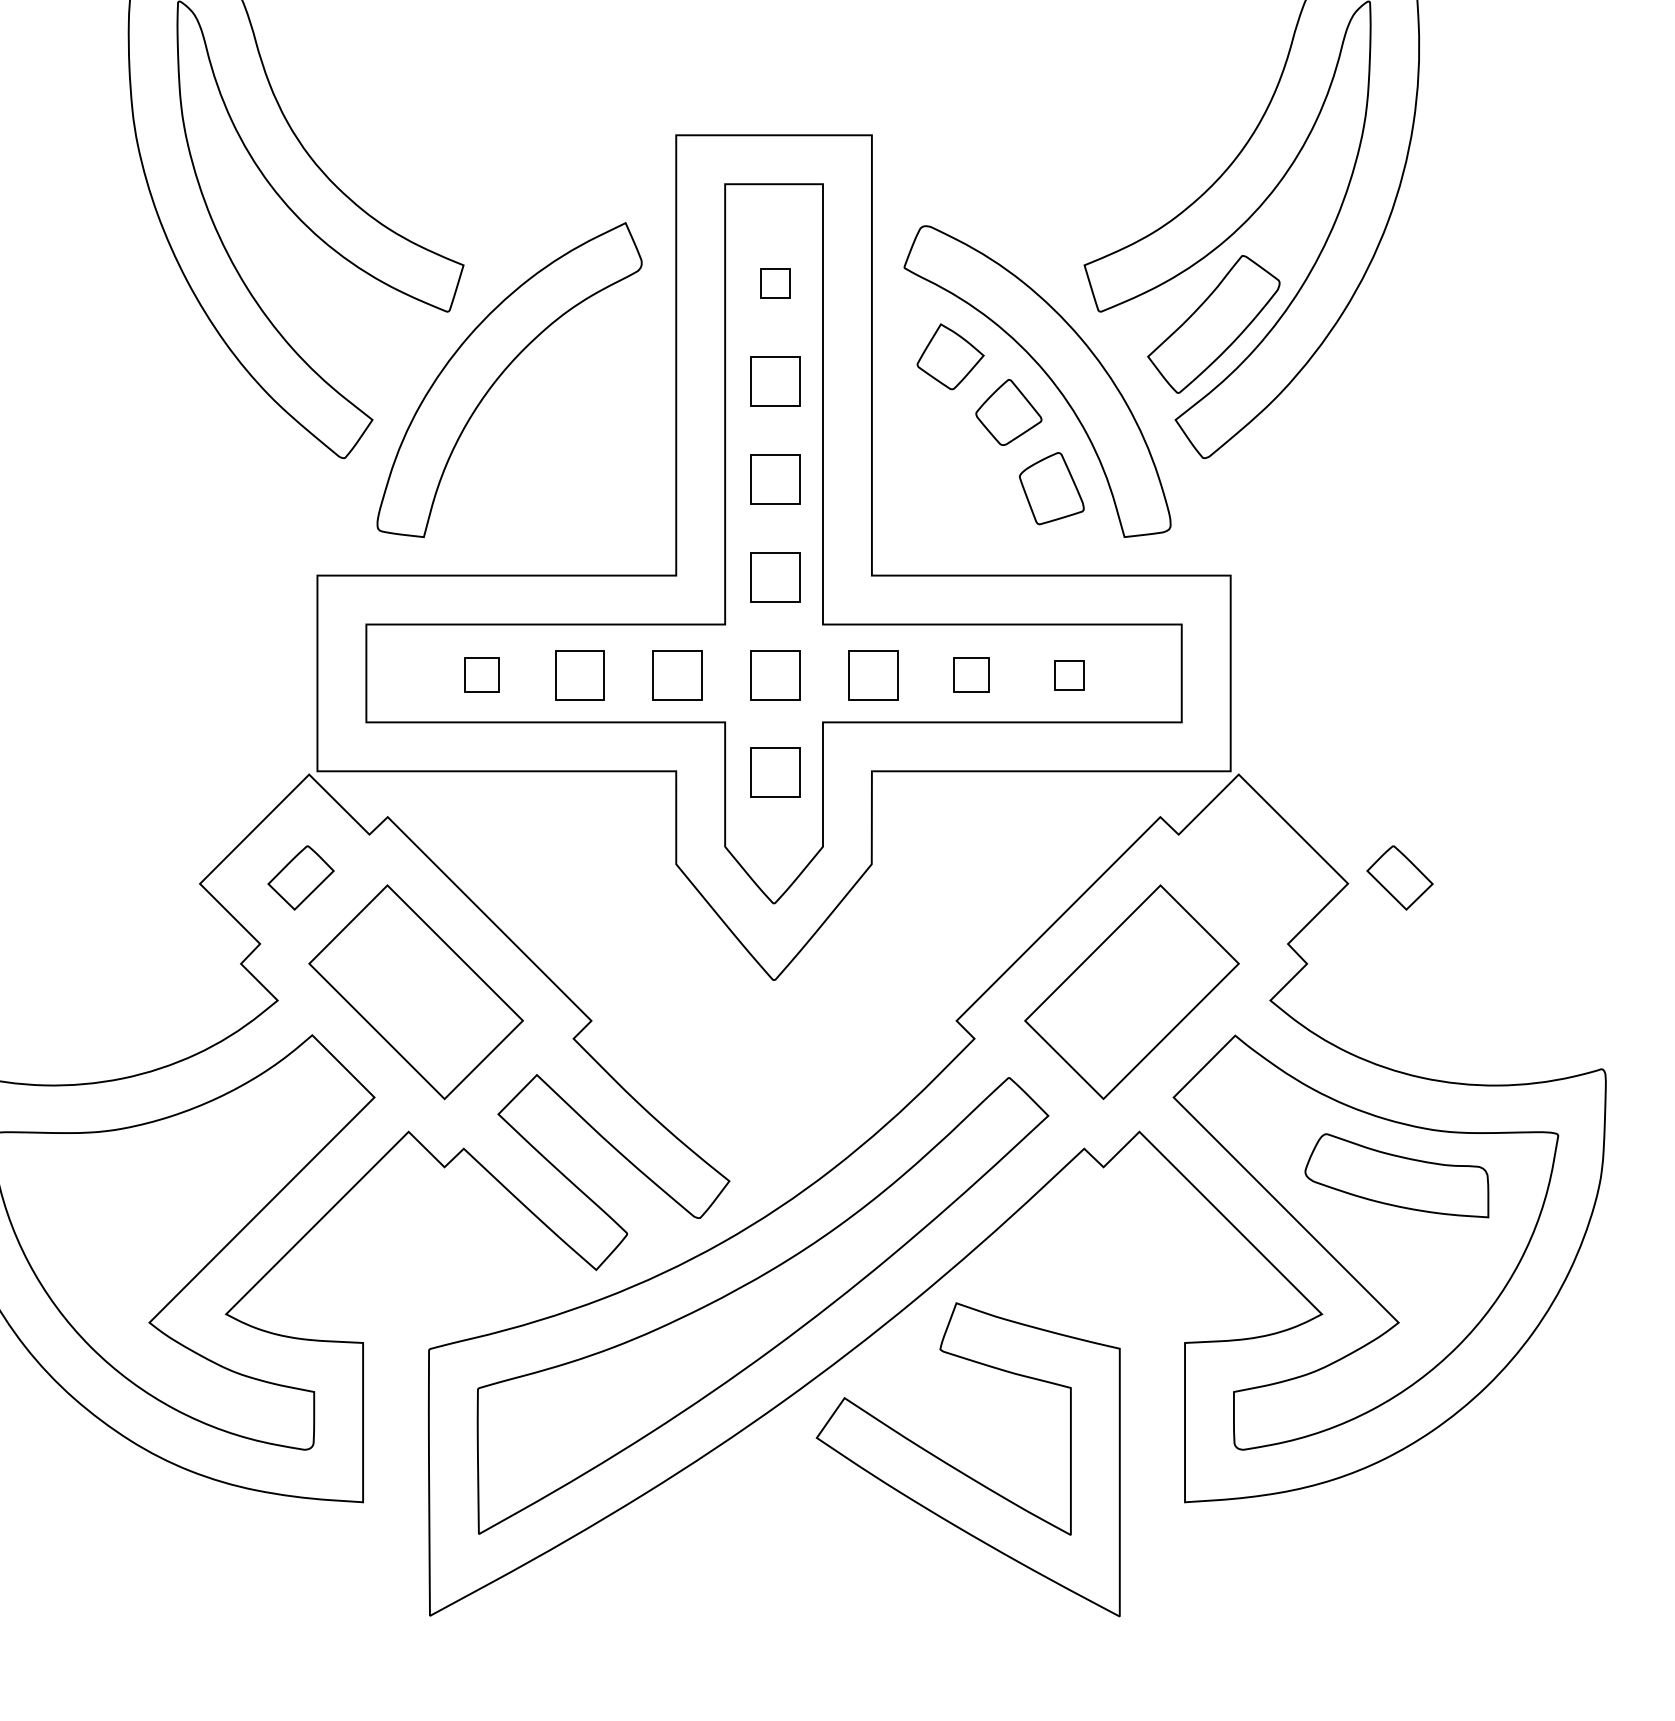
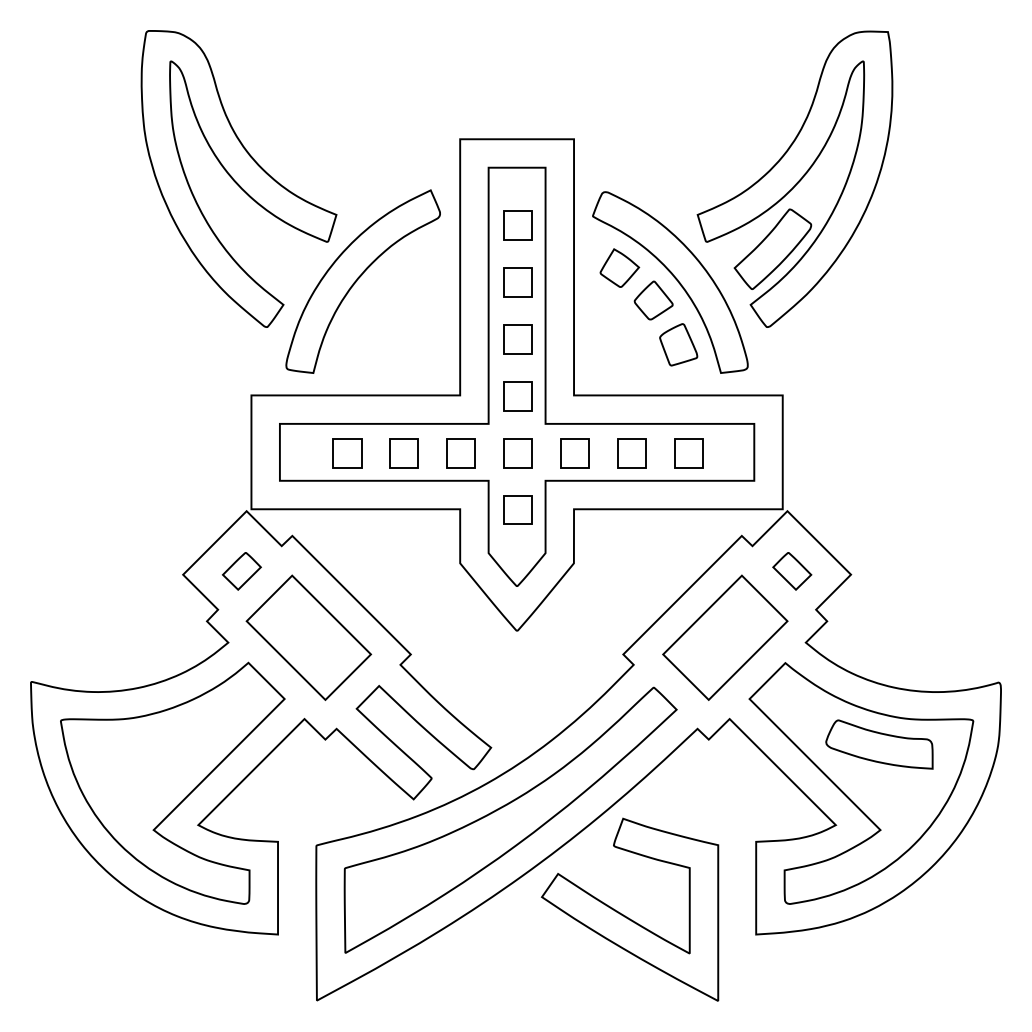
part: (774, 283) -> (517, 225), size x1.67
part: (482, 675) -> (347, 453), size x1.43
part: (970, 675) -> (631, 453), size x1.43
part: (1068, 675) -> (688, 453), size x1.67
part: (1400, 878) -> (792, 571), moved

